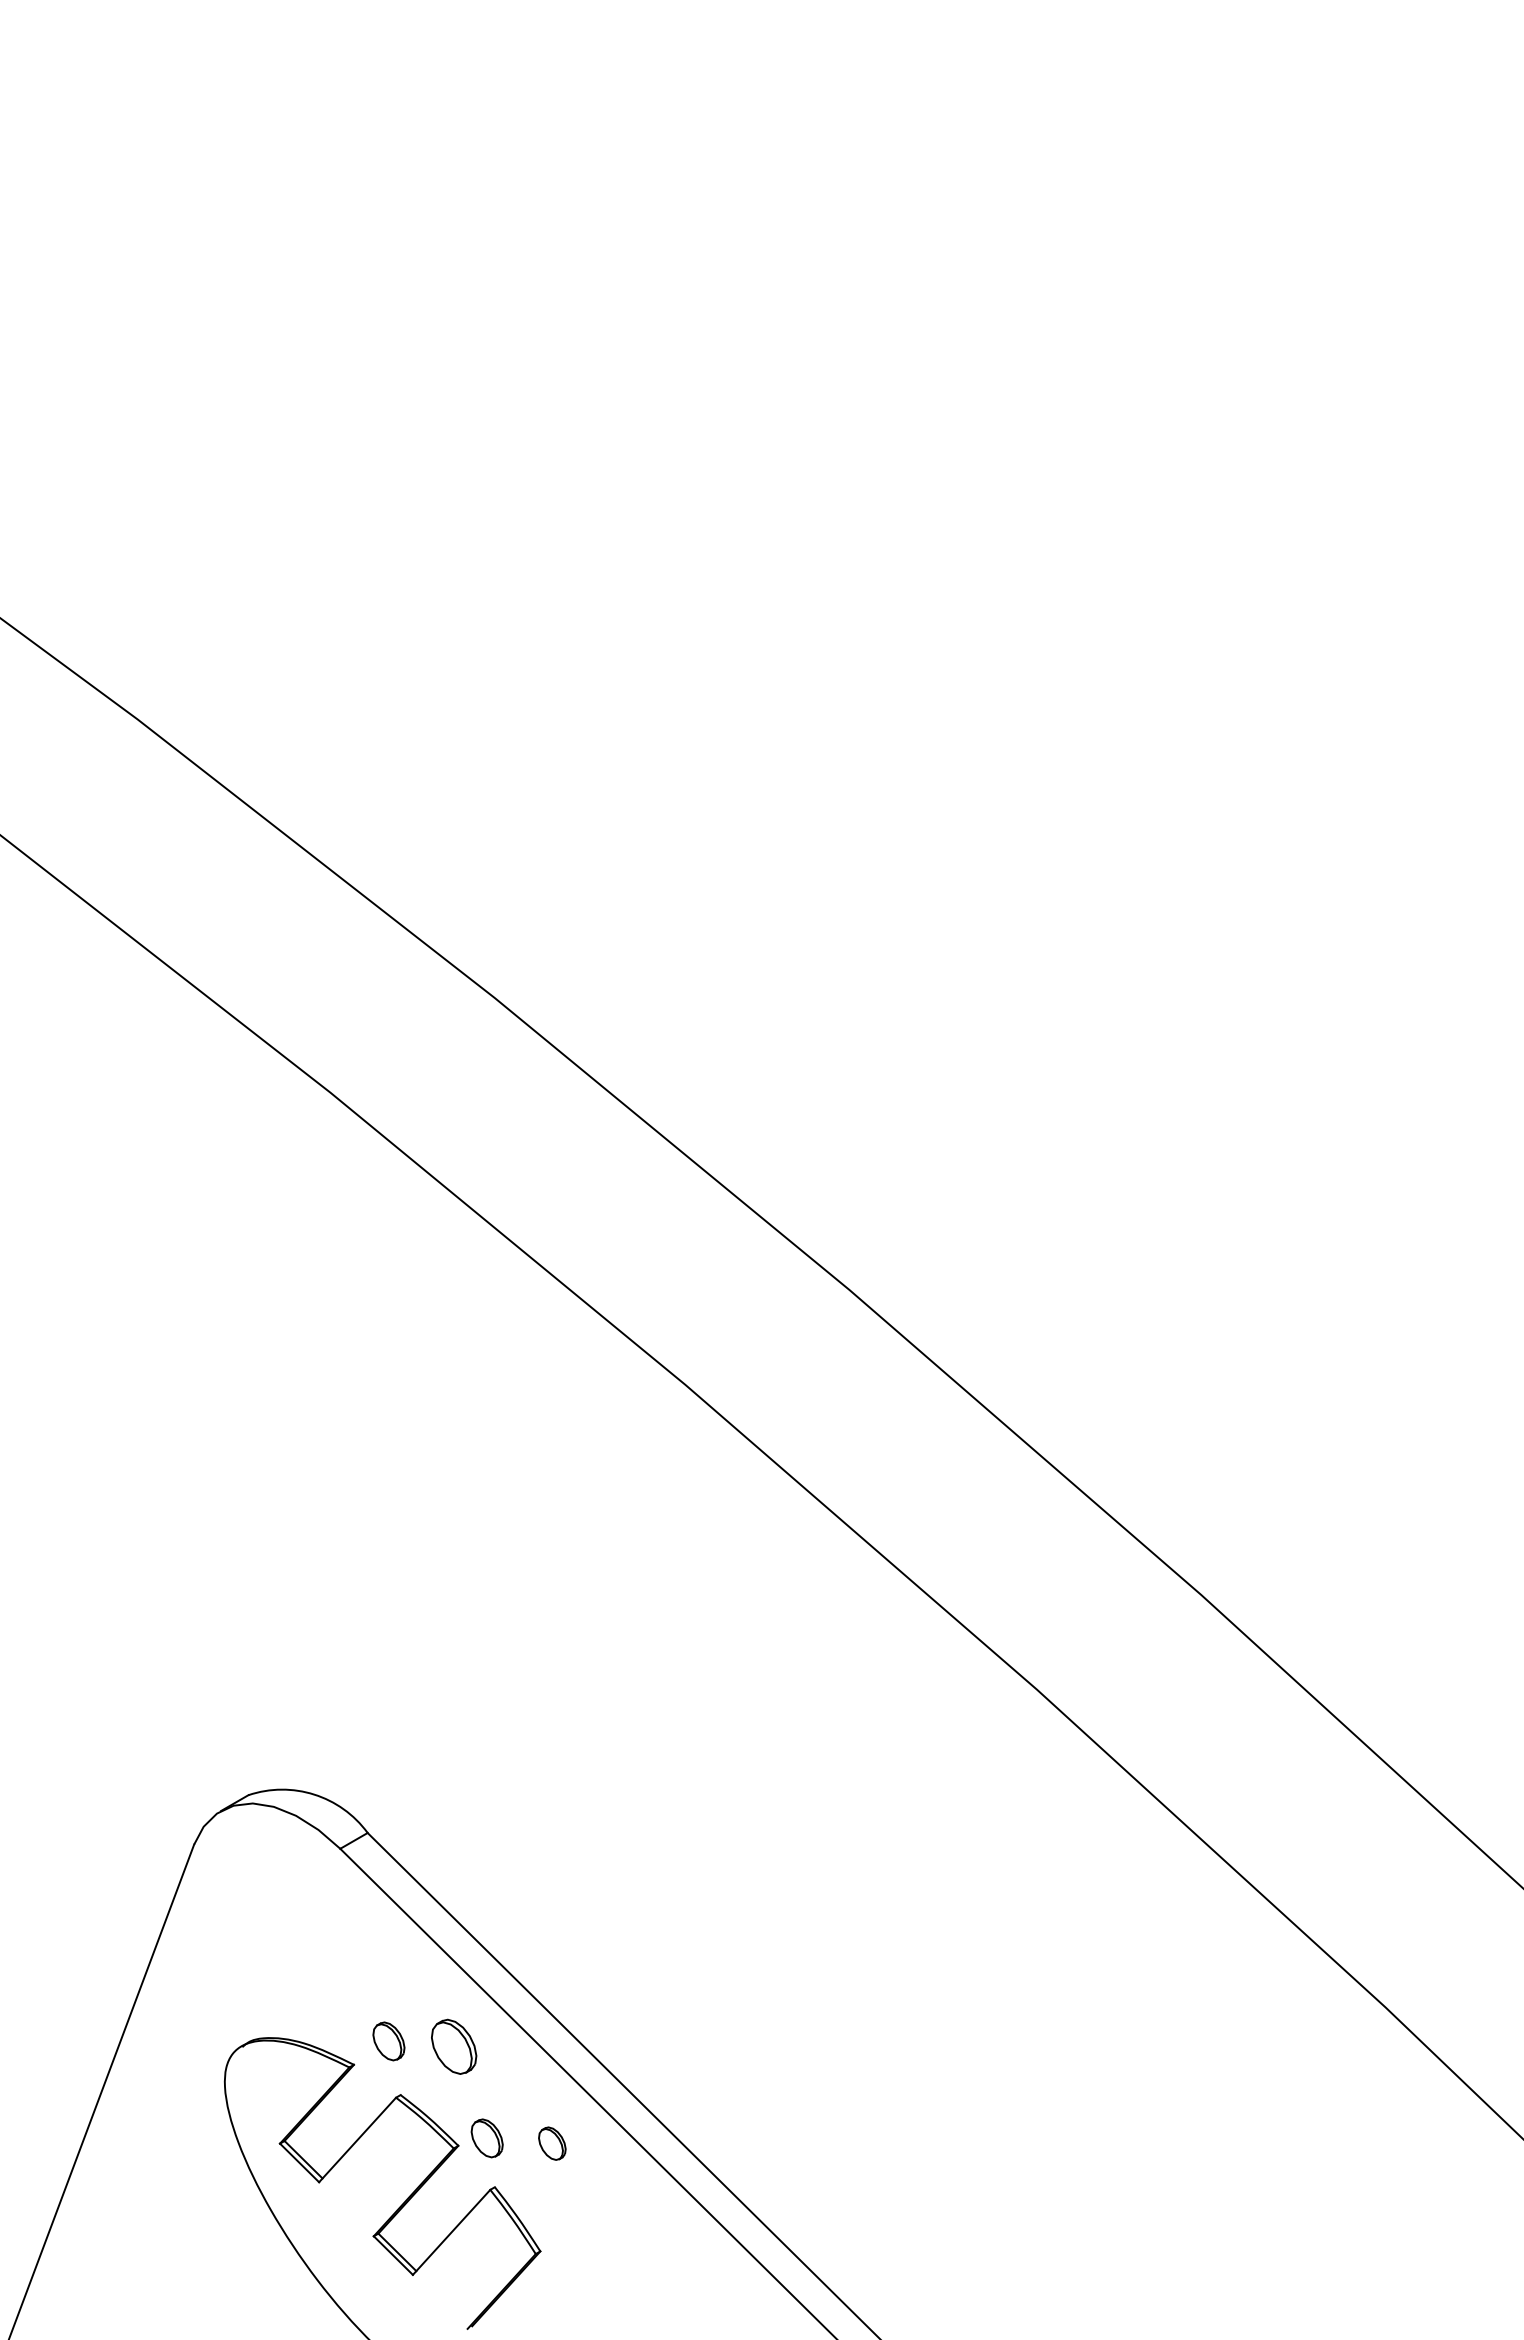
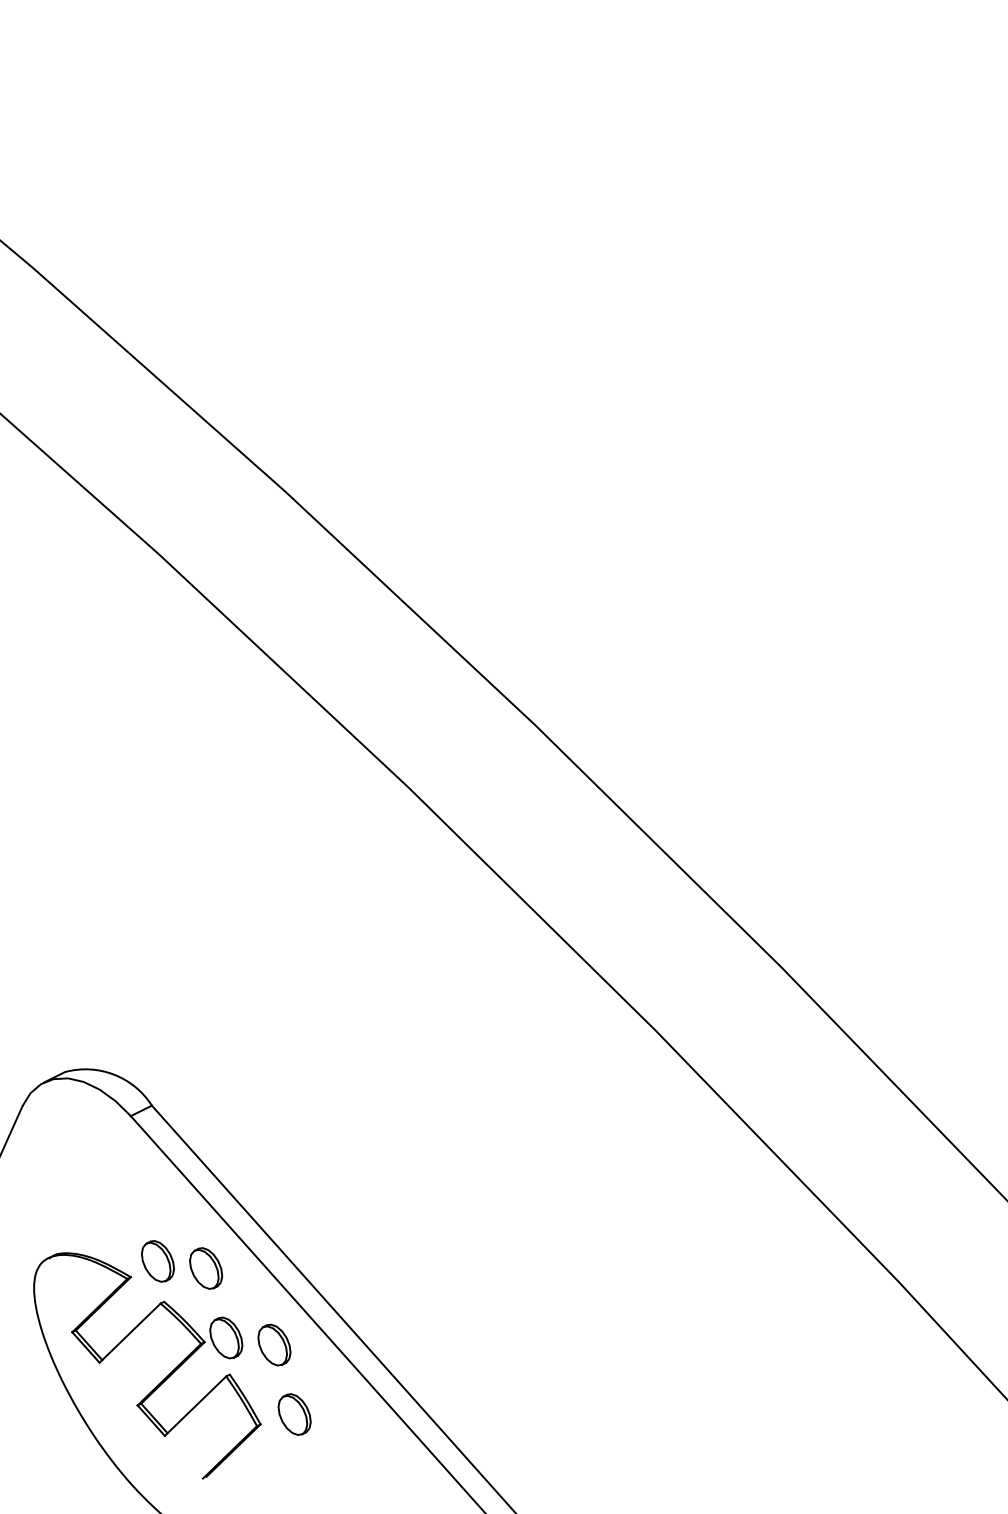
part: (388, 2041) -> (157, 1261), size x1.43
part: (487, 2138) -> (226, 1338), size x1.43
part: (552, 2143) -> (274, 1344), size x1.67
part: (585, 2235) -> (294, 1414), added

